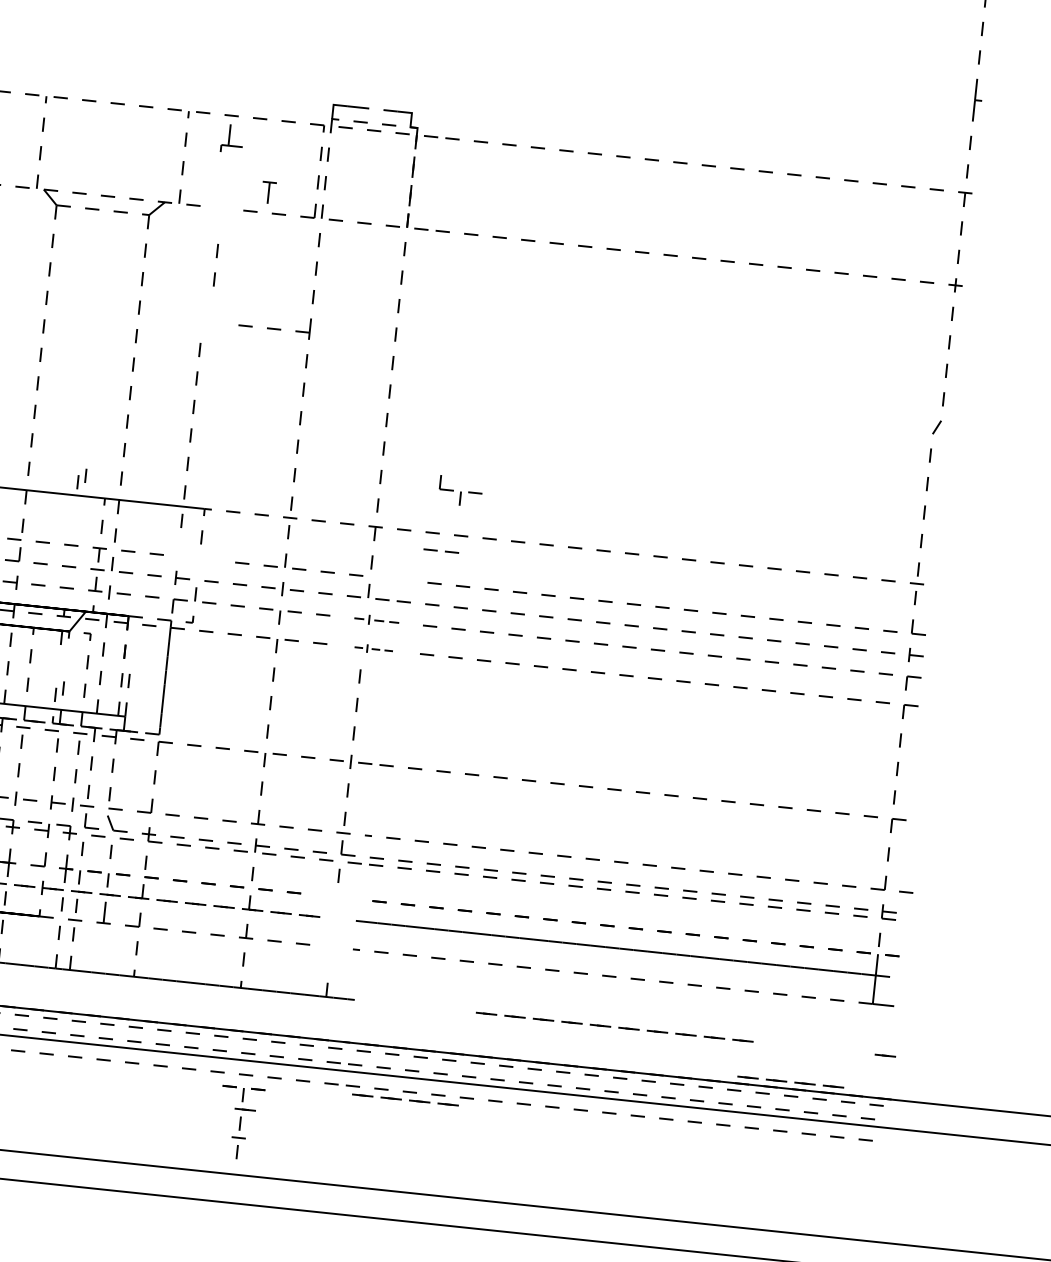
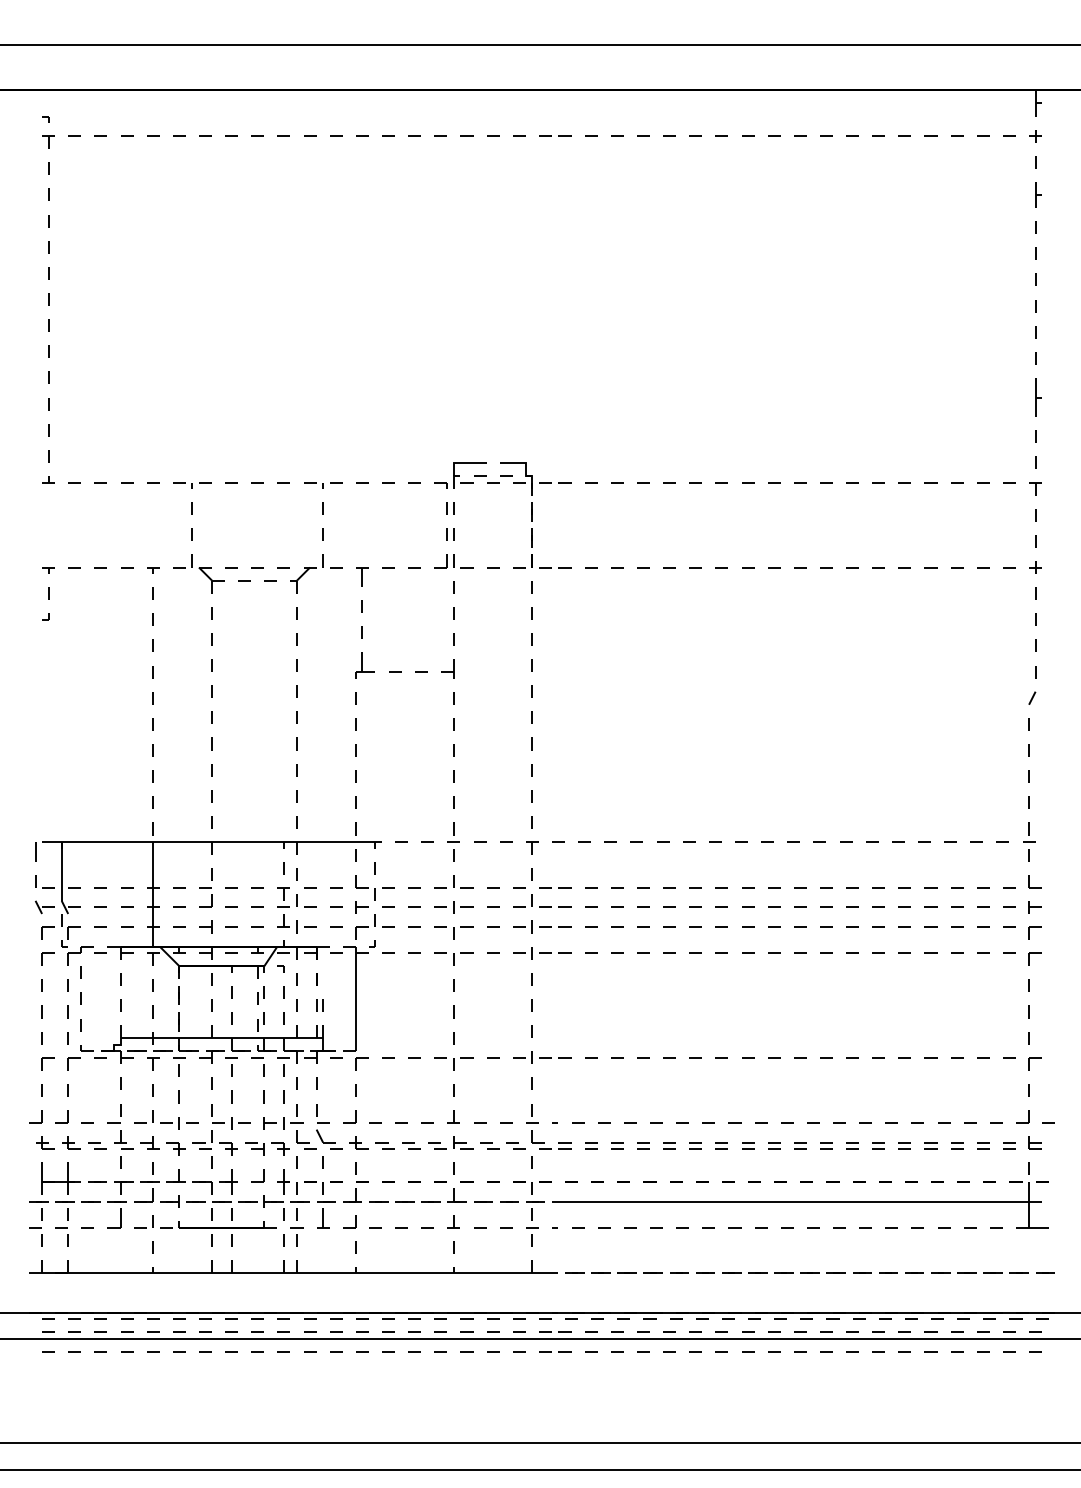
part: (231, 138) -> (364, 665), moved
part: (268, 192) -> (362, 576), moved
part: (81, 478) -> (260, 995), moved
part: (460, 491) -> (374, 887), moved
line: (444, 551) -> (558, 887), moved
part: (377, 620) -> (542, 926), size x1.43
part: (374, 649) -> (542, 953), size x1.67
line: (787, 1080) -> (976, 1272), moved
line: (401, 1098) -> (610, 1272), moved
part: (240, 1122) -> (532, 1213), moved

